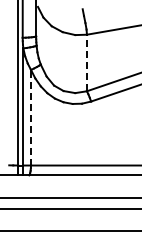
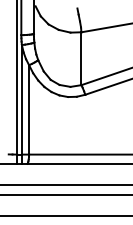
line: (86, 62) -> (80, 58), dashed -> solid
line: (31, 117) -> (29, 109), dashed -> solid

